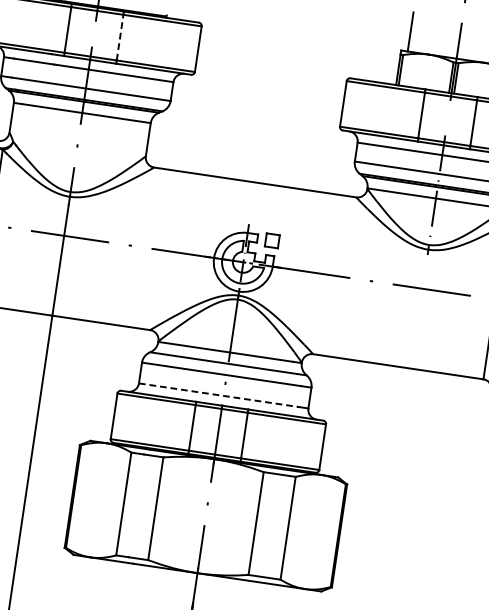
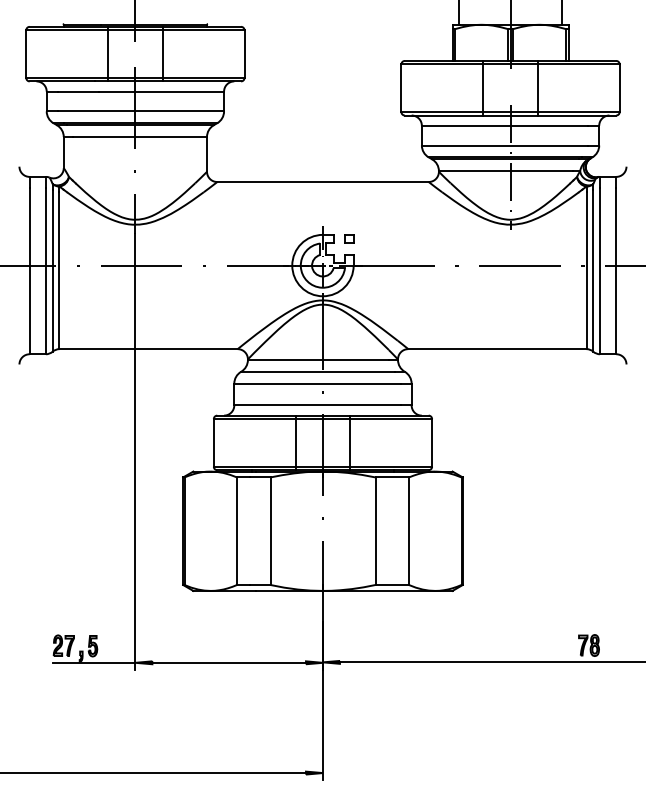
line: (119, 37) -> (162, 54), dashed -> solid
part: (272, 240) -> (349, 238), size x0.62
line: (219, 395) -> (318, 405), dashed -> solid

